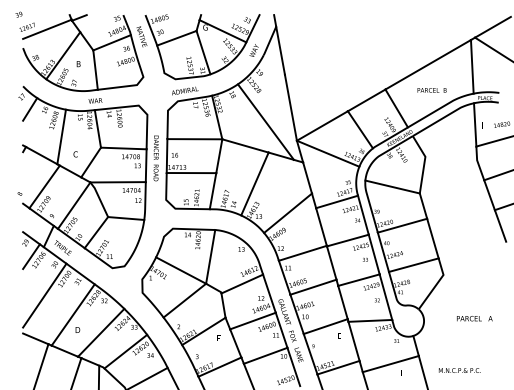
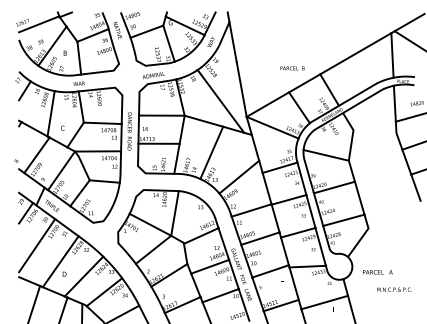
text: (18, 14) -> (40, 41), moved
text: (431, 90) -> (292, 68), moved
text: (474, 318) -> (377, 272), moved
text: (459, 370) -> (394, 289), moved

